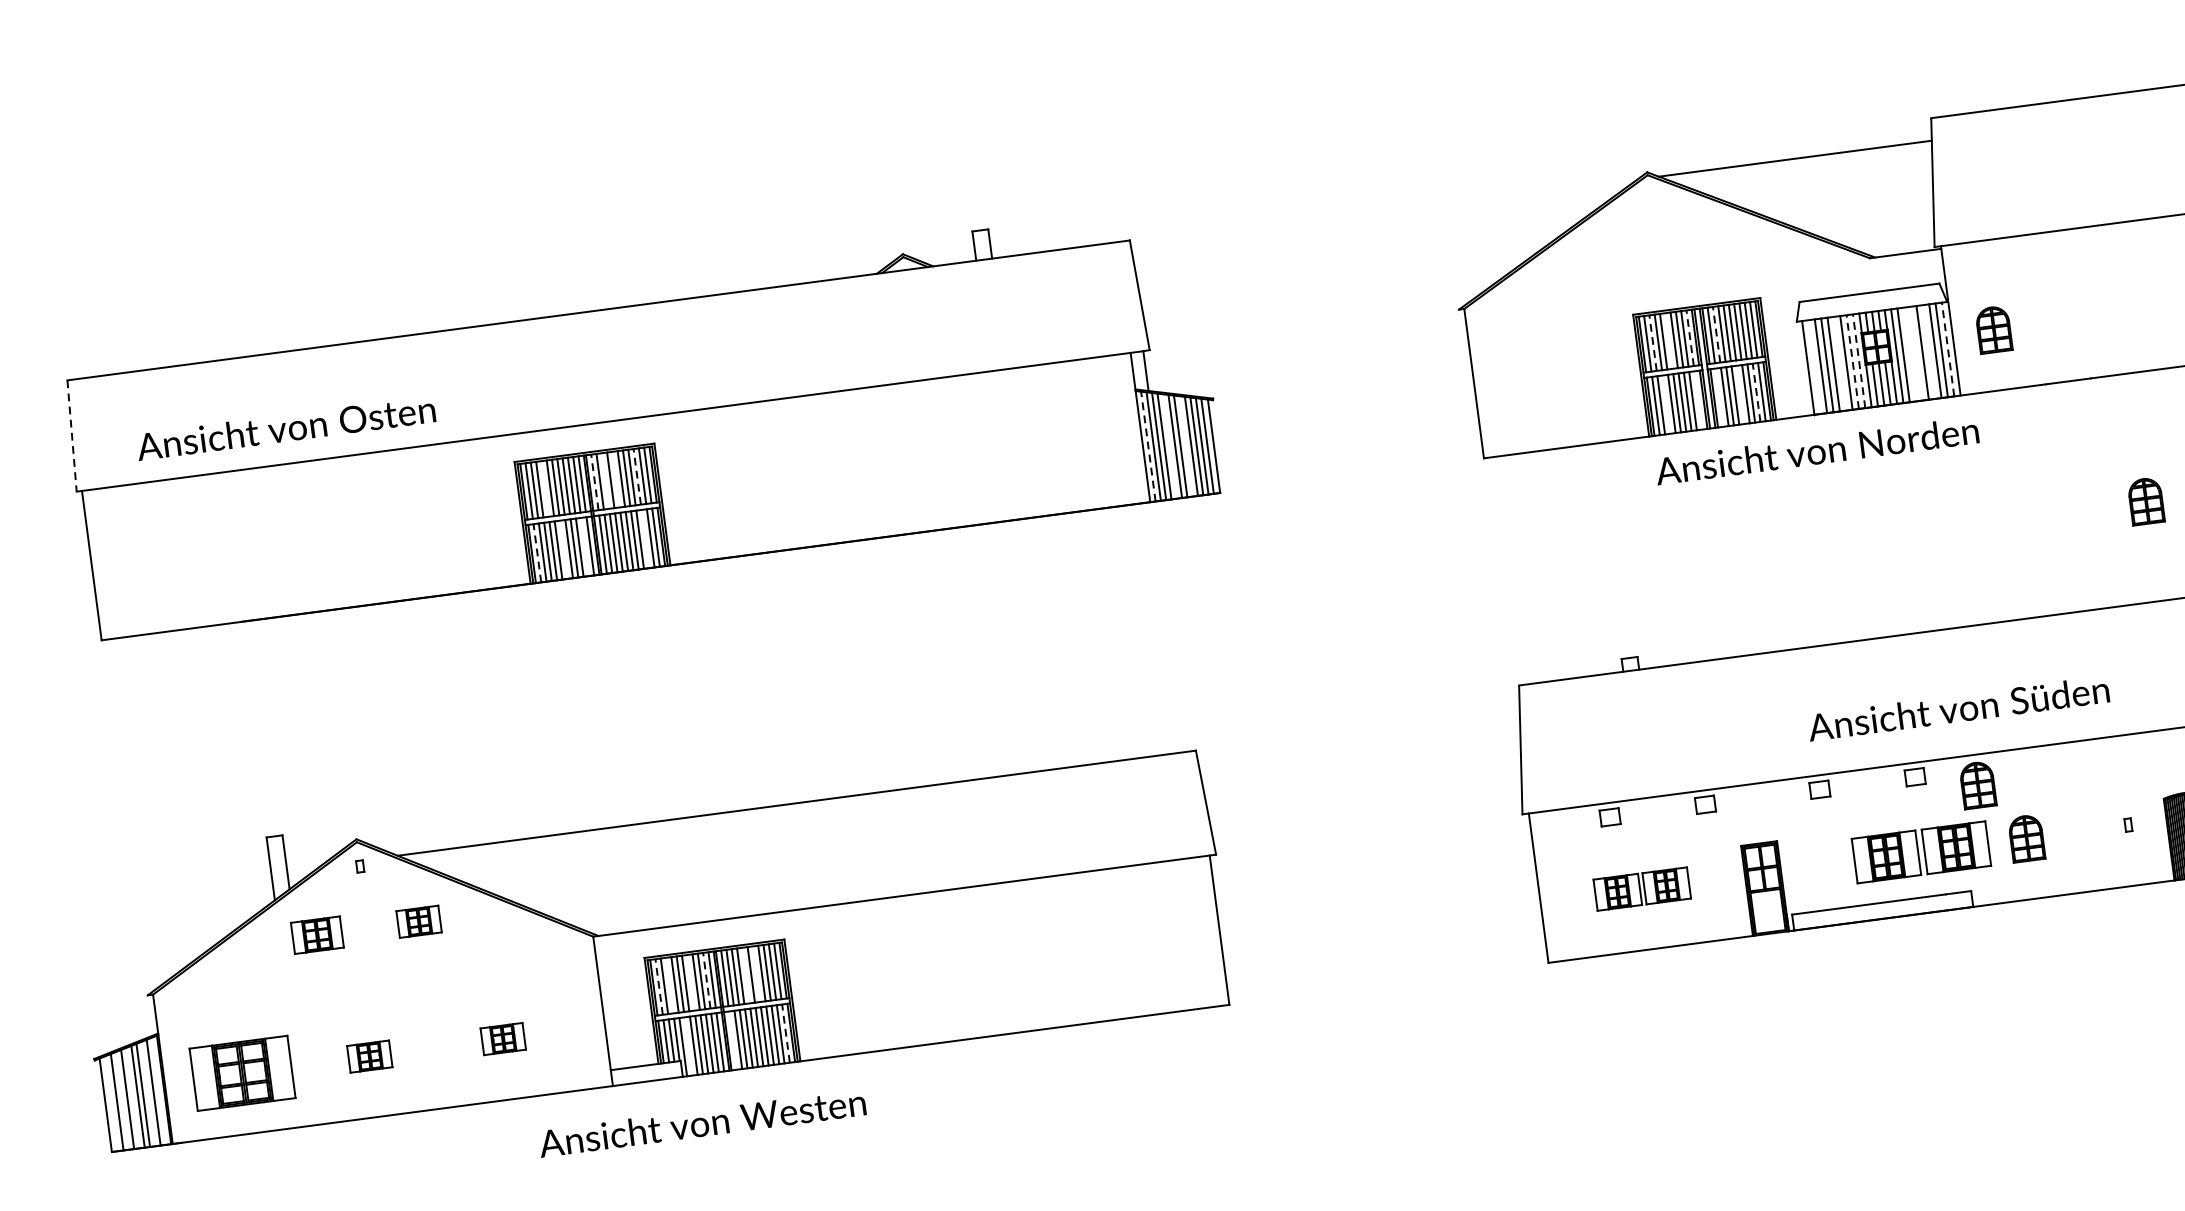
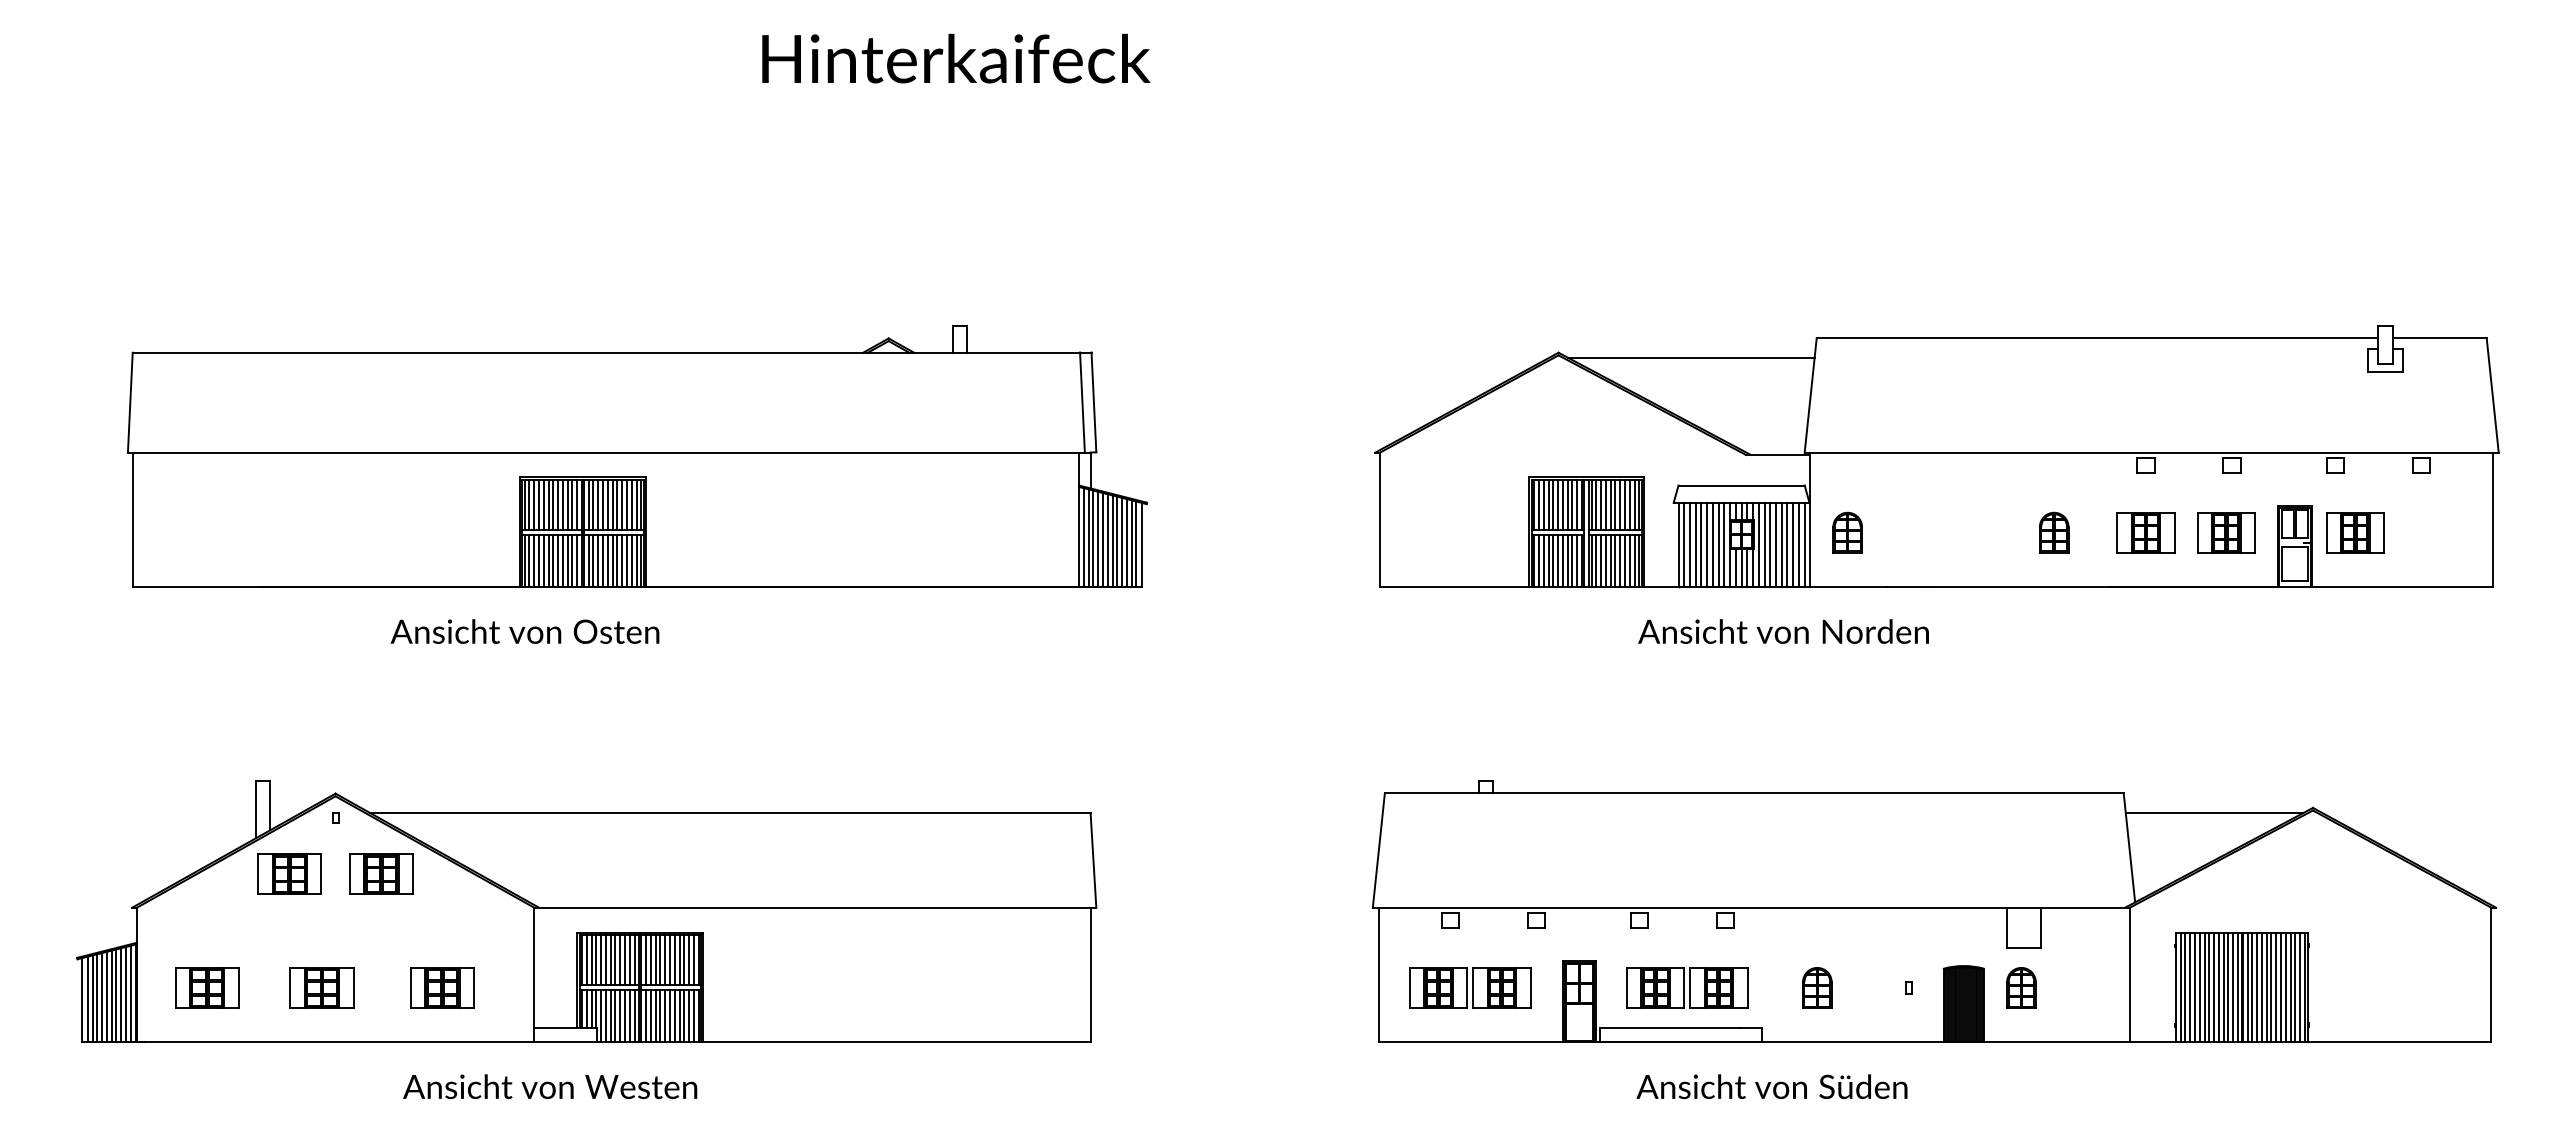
line: (1127, 296) -> (1082, 402), added
line: (1717, 334) -> (1601, 504), dashed -> solid
line: (1690, 337) -> (1577, 504), dashed -> solid
line: (1669, 340) -> (1558, 504), added
line: (1652, 342) -> (1543, 504), dashed -> solid
line: (1947, 348) -> (1804, 544), dashed -> solid
line: (1928, 351) -> (1787, 544), added
line: (1910, 353) -> (1770, 544), added
line: (1916, 353) -> (1776, 544), added
line: (1859, 360) -> (1724, 544), dashed -> solid
line: (1852, 361) -> (1718, 544), dashed -> solid
line: (1840, 363) -> (1707, 544), added
line: (1814, 366) -> (1684, 544), added
line: (1756, 392) -> (1629, 560), dashed -> solid
line: (1740, 394) -> (1615, 560), added
line: (1719, 397) -> (1596, 560), added
line: (1698, 399) -> (1577, 560), added
line: (1666, 404) -> (1548, 560), added
text: (285, 428) -> (524, 631), moved
line: (72, 435) -> (130, 402), dashed -> solid
line: (1186, 445) -> (1117, 541), added
line: (1147, 446) -> (1083, 537), dashed -> solid
line: (1170, 446) -> (1103, 540), added
text: (1816, 450) -> (1783, 631), moved
line: (636, 476) -> (626, 504), dashed -> solid
line: (615, 479) -> (607, 504), added
line: (605, 480) -> (598, 504), added
line: (594, 482) -> (588, 504), dashed -> solid
line: (544, 488) -> (543, 504), added
part: (2145, 500) -> (1962, 702), removed
line: (644, 538) -> (626, 560), added
line: (585, 546) -> (572, 560), added
line: (563, 549) -> (553, 560), added
line: (537, 552) -> (529, 560), dashed -> solid
text: (1957, 708) -> (1771, 1086), moved
part: (1978, 784) -> (1780, 934), removed
part: (1921, 851) -> (1687, 987), moved
part: (1642, 888) -> (1470, 987), size x1.43
part: (419, 921) -> (381, 873), size x1.67
part: (317, 934) -> (289, 873), size x1.43
line: (756, 973) -> (674, 959), added
line: (746, 974) -> (665, 959), added
line: (706, 980) -> (629, 959), dashed -> solid
line: (690, 982) -> (615, 959), added
line: (669, 985) -> (596, 959), added
line: (658, 986) -> (586, 959), dashed -> solid
line: (785, 1032) -> (693, 1015), dashed -> solid
part: (503, 1038) -> (442, 987), size x1.67
line: (733, 1039) -> (646, 1015), added
line: (687, 1045) -> (605, 1015), added
part: (369, 1056) -> (321, 987), size x1.67
part: (242, 1072) -> (207, 987), size x0.71
line: (158, 1090) -> (130, 993), added
line: (148, 1094) -> (121, 995), added
line: (132, 1097) -> (106, 996), added
line: (122, 1101) -> (97, 998), added
line: (111, 1103) -> (87, 999), added
text: (702, 1122) -> (550, 1086), moved

